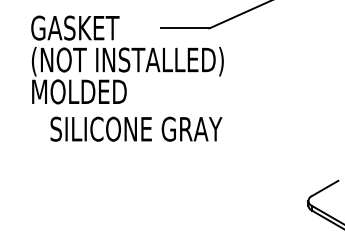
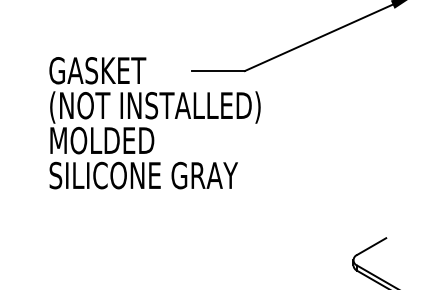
text: (136, 129) -> (143, 175), moved

